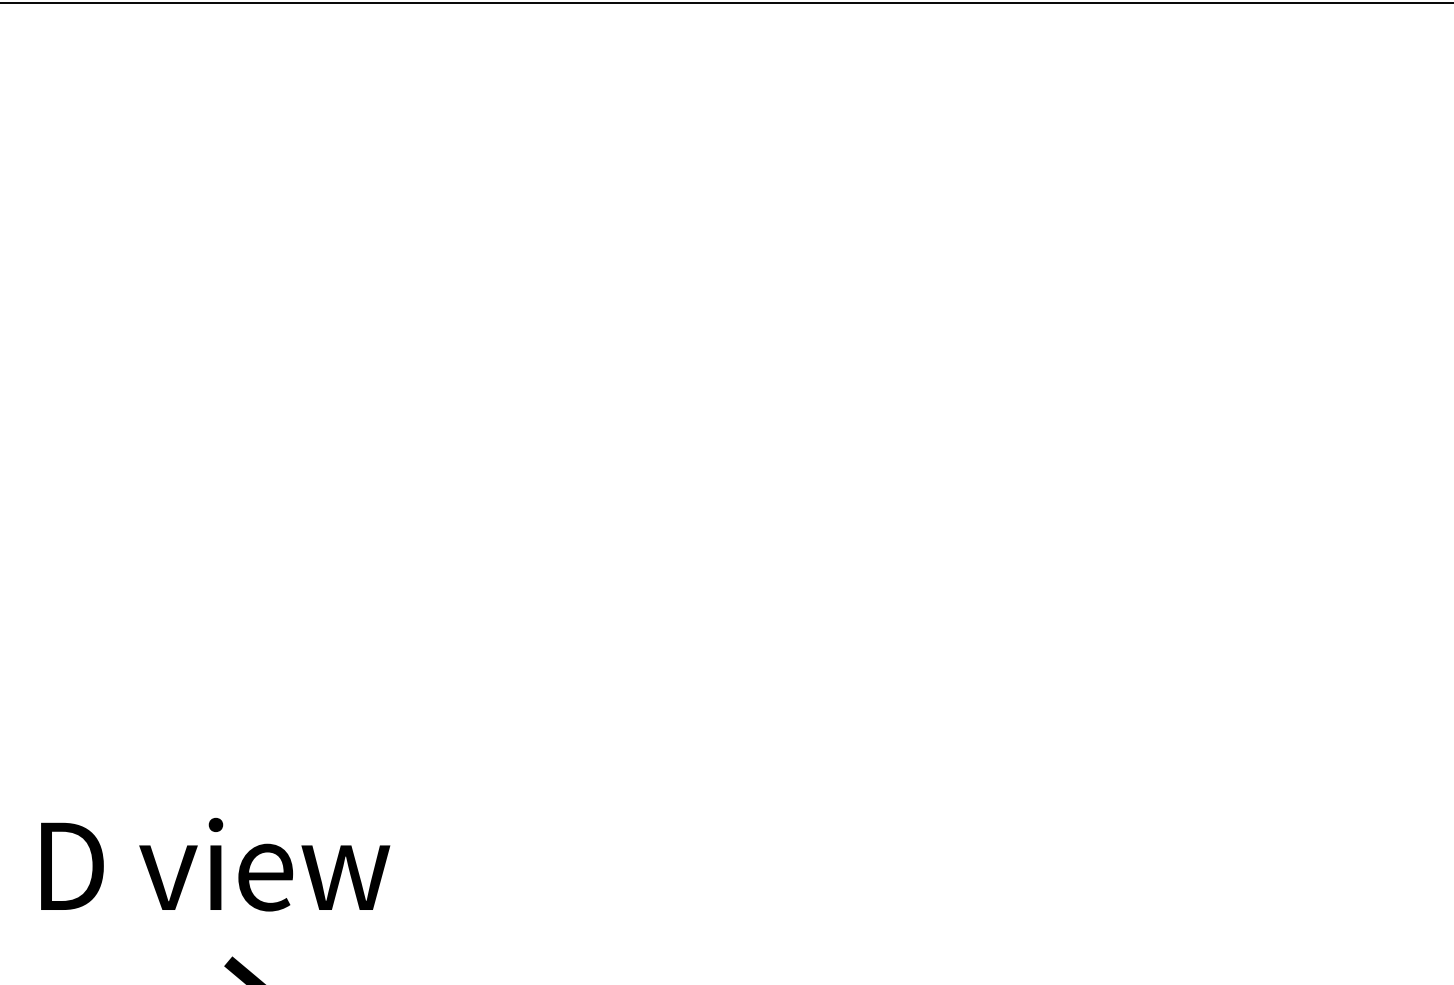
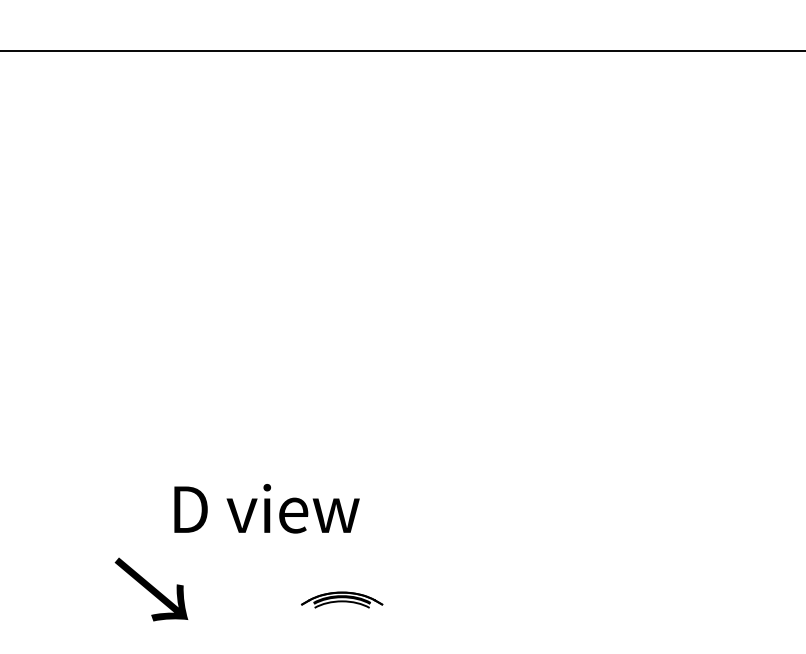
text: (214, 864) -> (266, 508), moved

